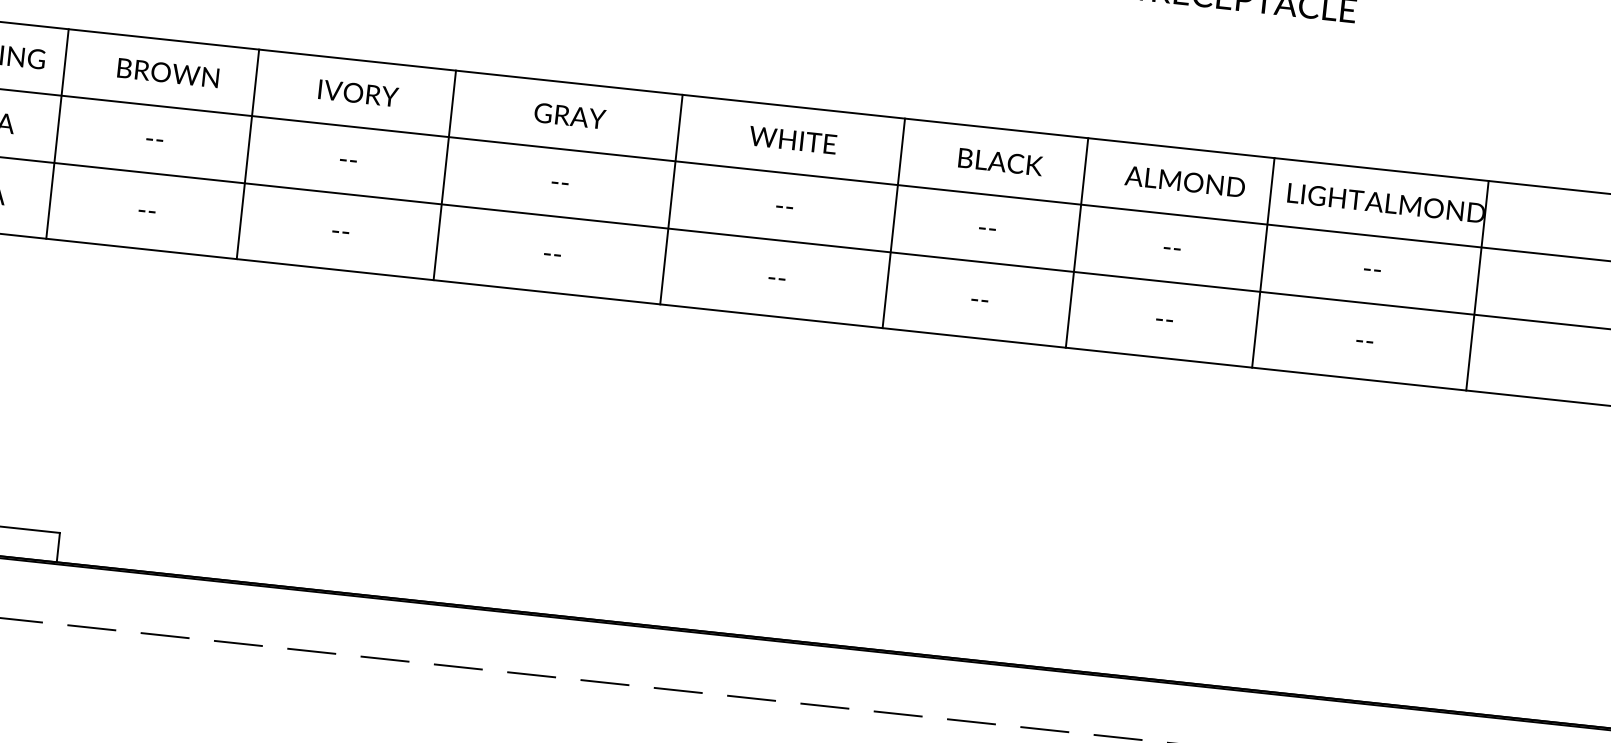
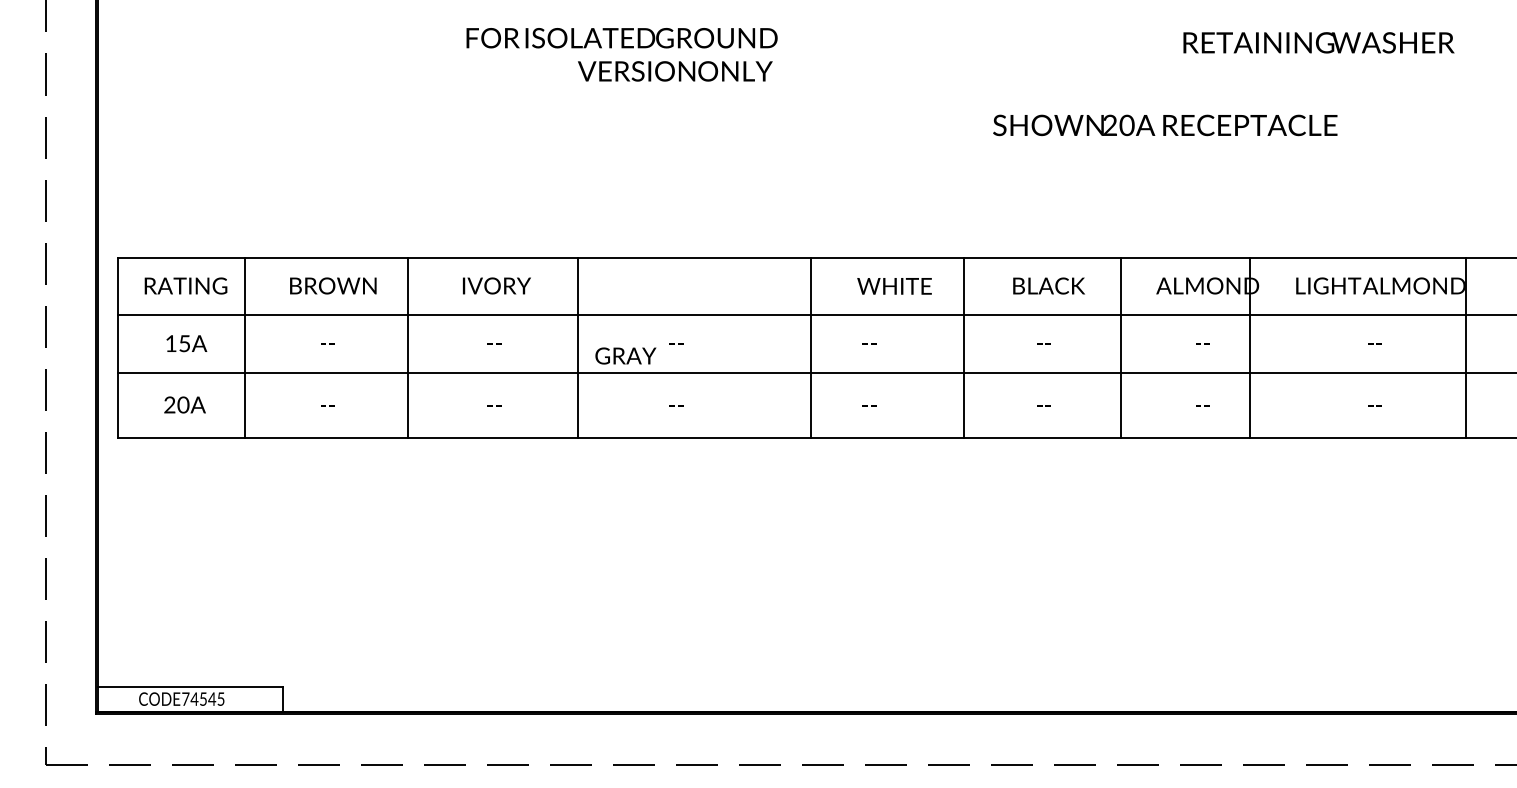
text: (569, 115) -> (625, 355), moved
text: (792, 140) -> (894, 286), moved
line: (671, 199) -> (810, 347), moved
line: (1263, 262) -> (1249, 347), moved

